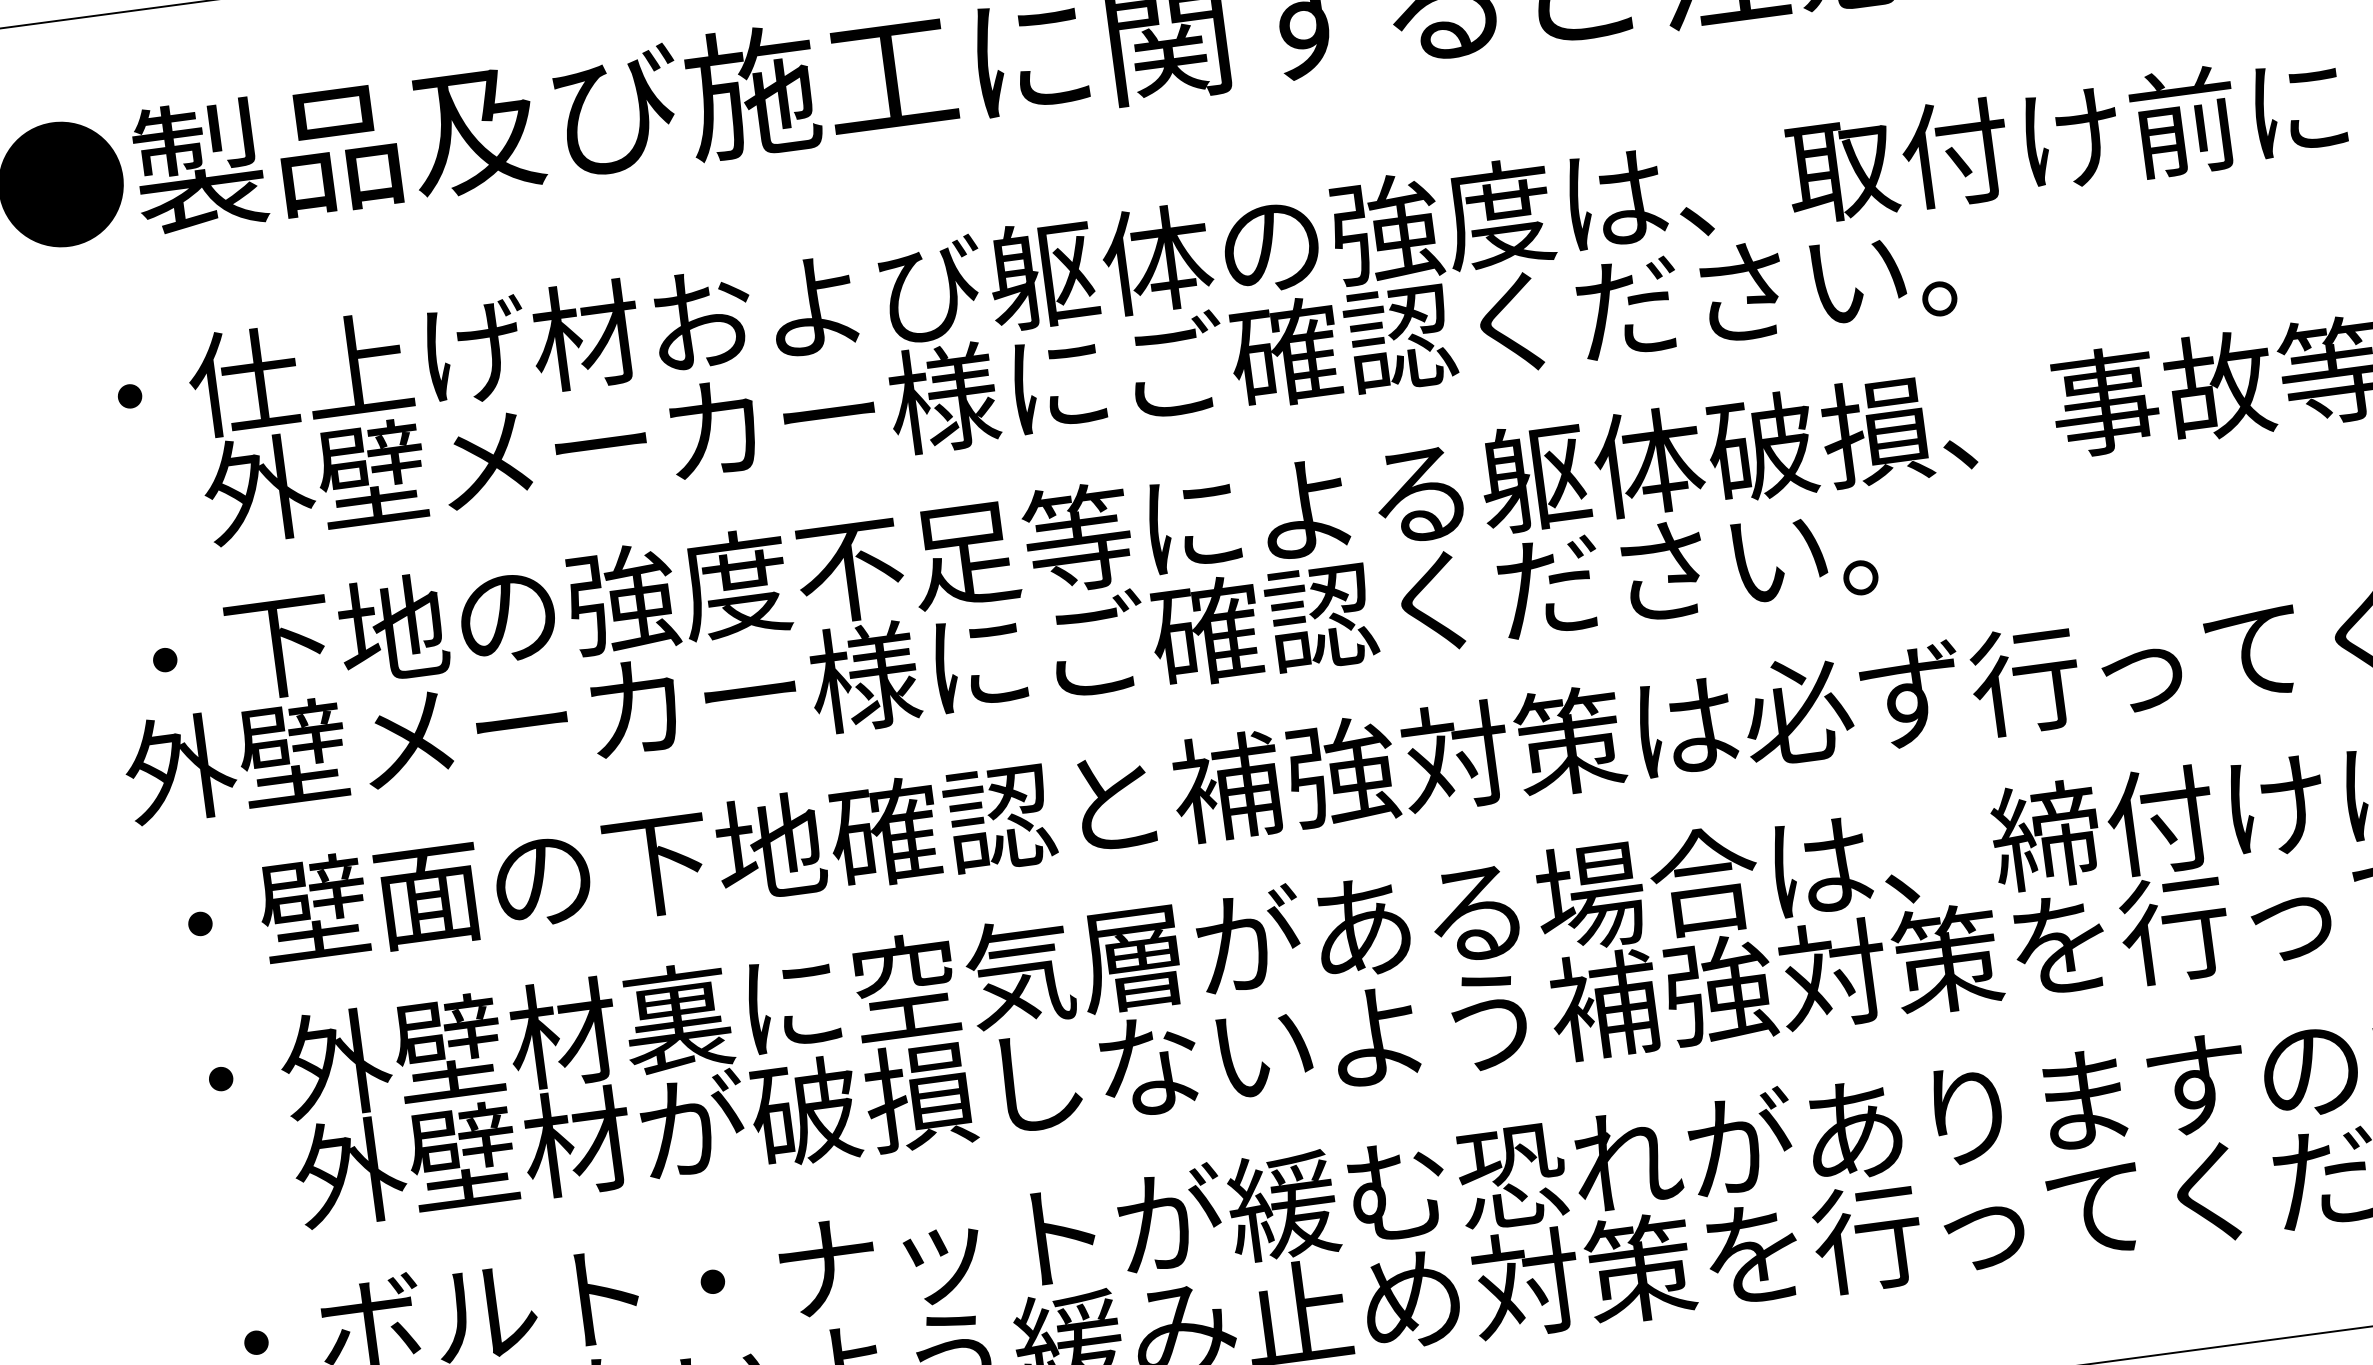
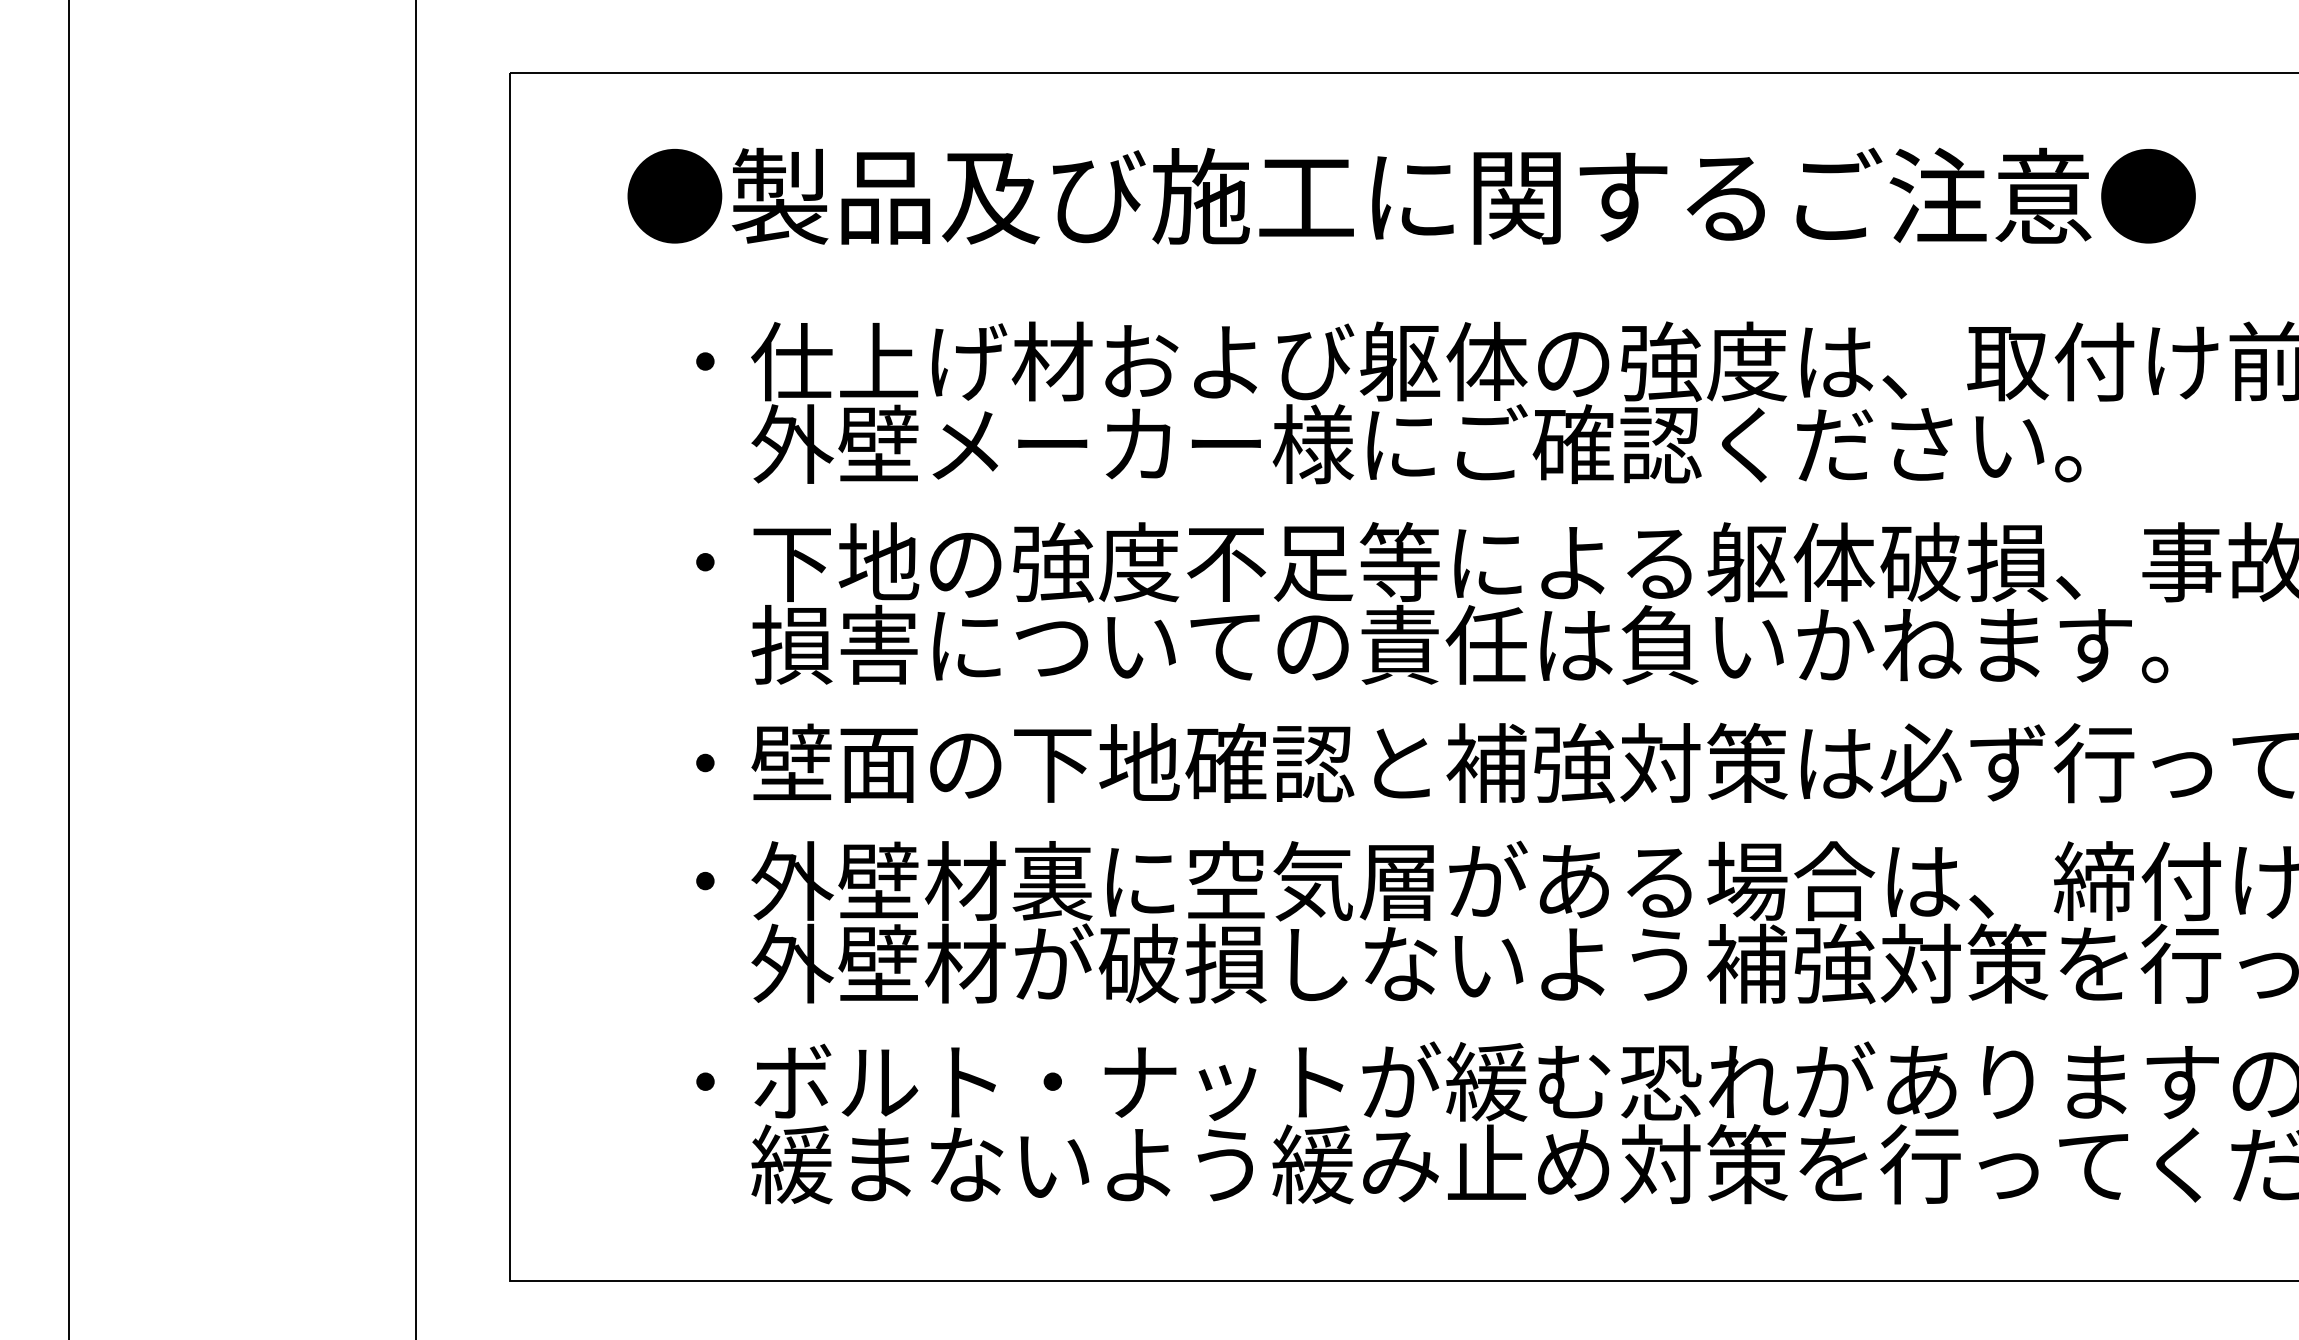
text: (1114, 643) -> (1416, 644), 外壁メーカー様にご確認ください。 -> 損害についての責任は負いかねます。

